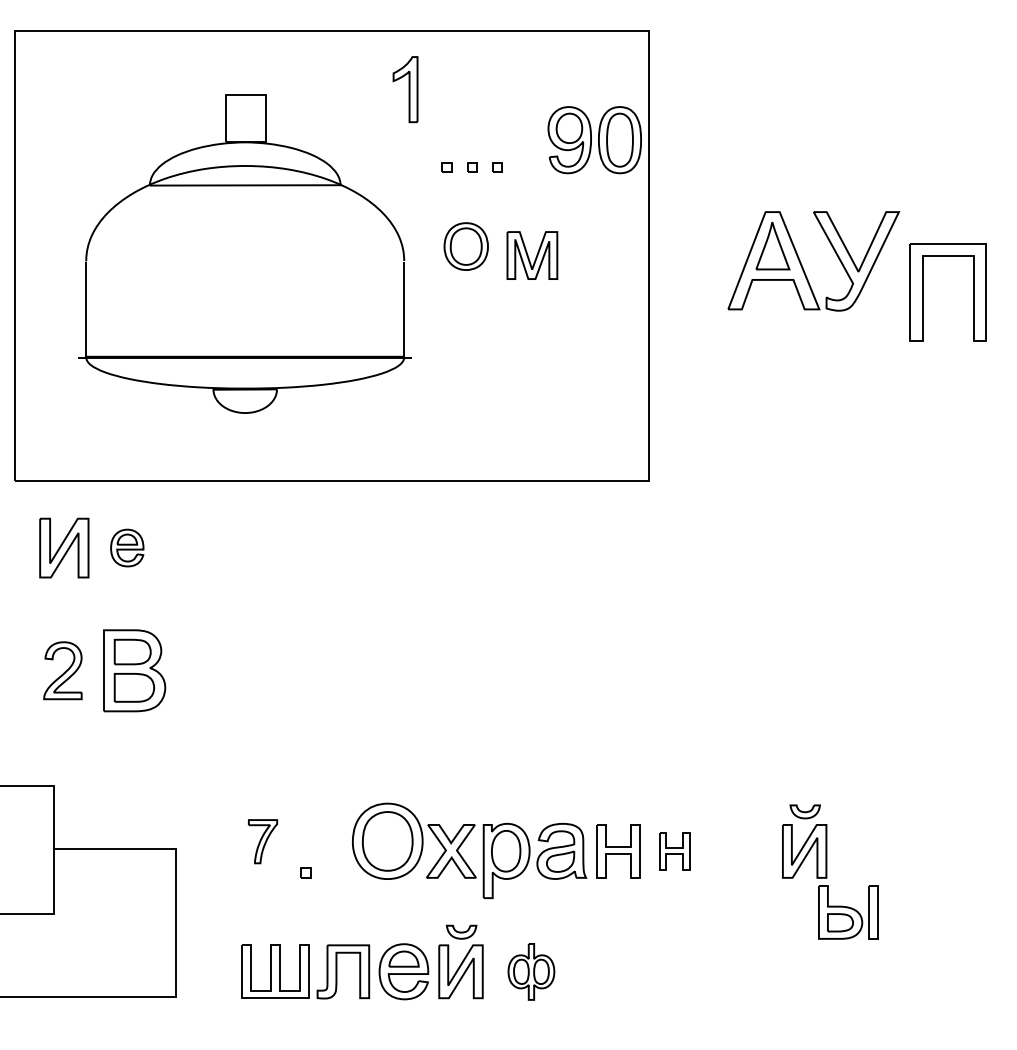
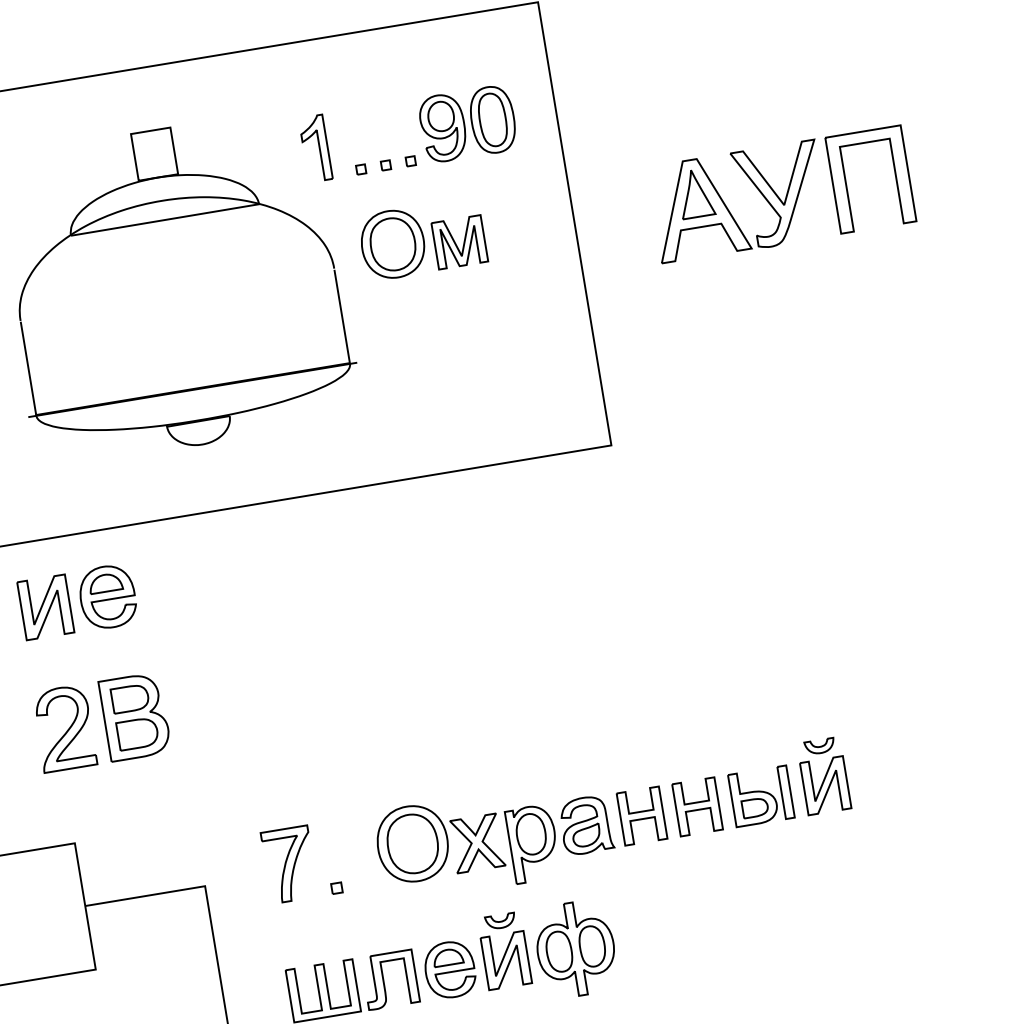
part: (405, 89) -> (315, 148), moved
part: (594, 140) -> (467, 124), moved
part: (466, 246) -> (393, 244), size x1.43
part: (923, 292) -> (846, 183), moved
part: (127, 547) -> (108, 596), size x1.67
part: (62, 670) -> (63, 728), size x1.43
part: (262, 841) -> (289, 864), size x1.67
part: (674, 851) -> (697, 807), size x1.43
part: (848, 912) -> (761, 796), moved
part: (531, 971) -> (575, 948), size x1.67

